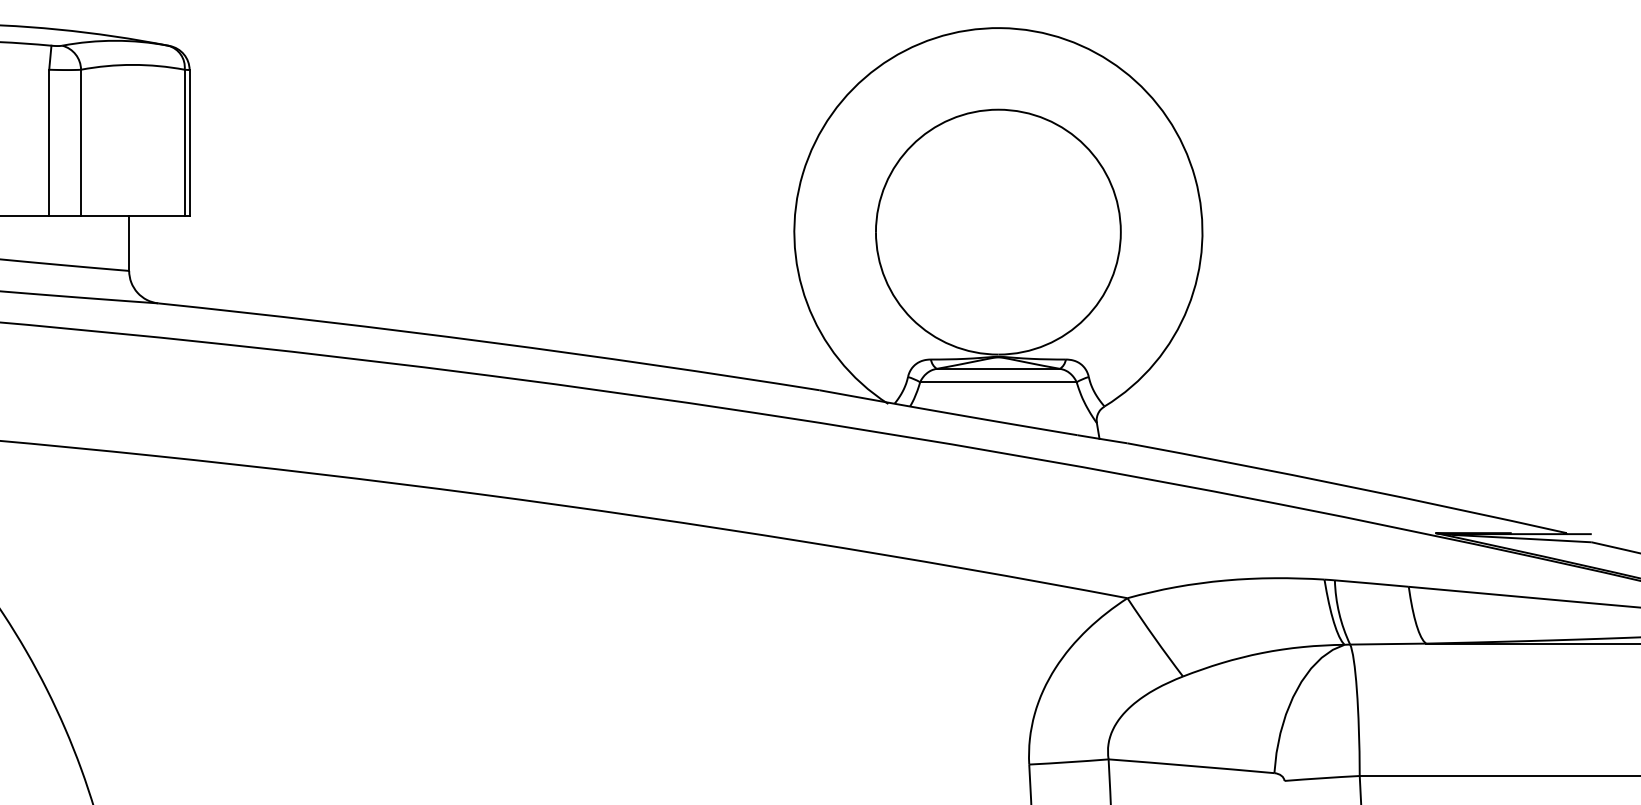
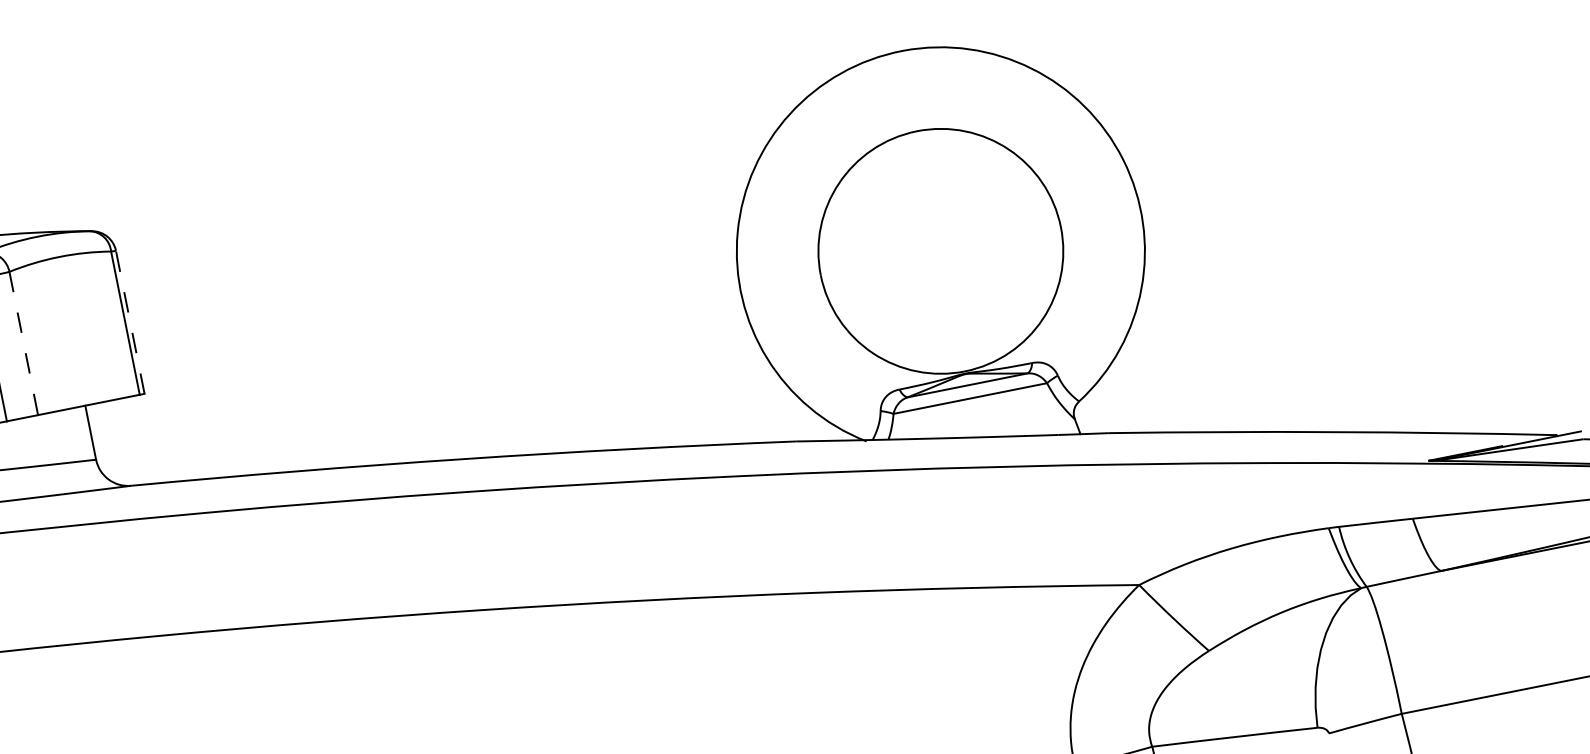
line: (189, 142) -> (130, 321), solid -> dashed
line: (81, 143) -> (24, 344), solid -> dashed

